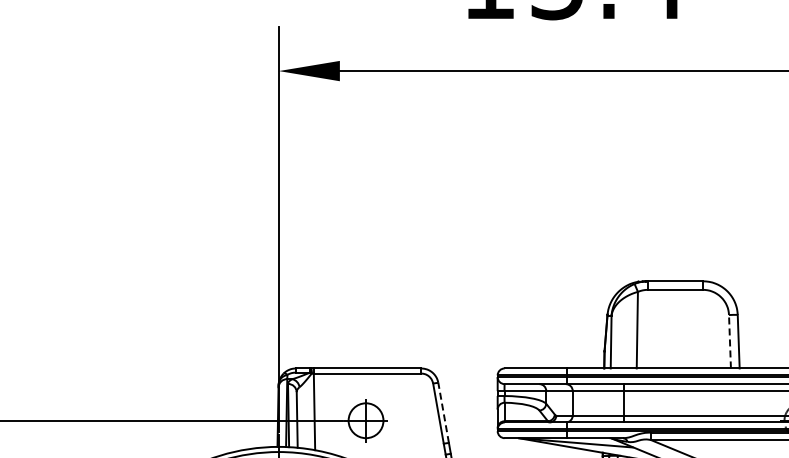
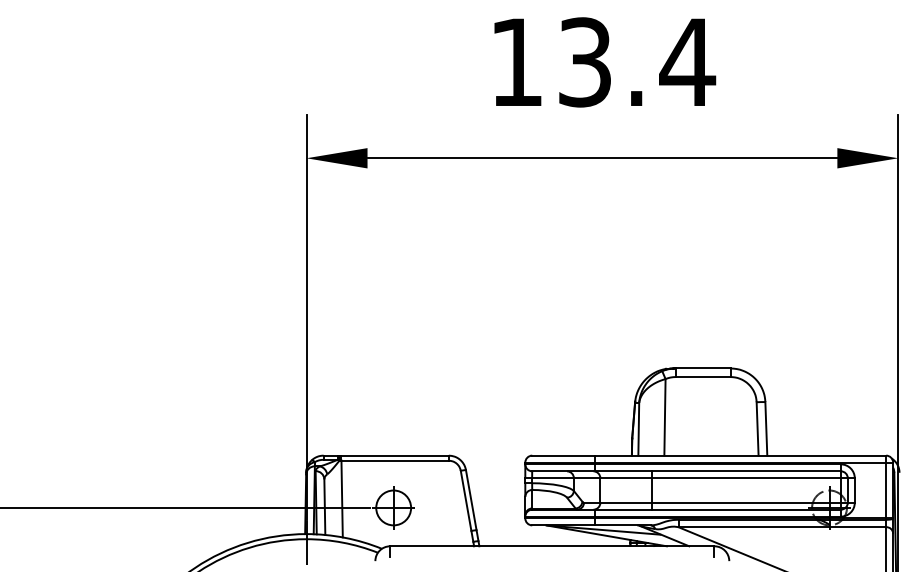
line: (729, 341) -> (757, 428), dashed -> solid
line: (443, 413) -> (471, 500), dashed -> solid

